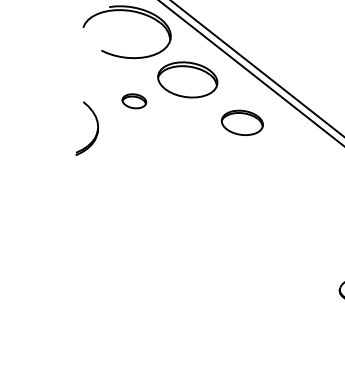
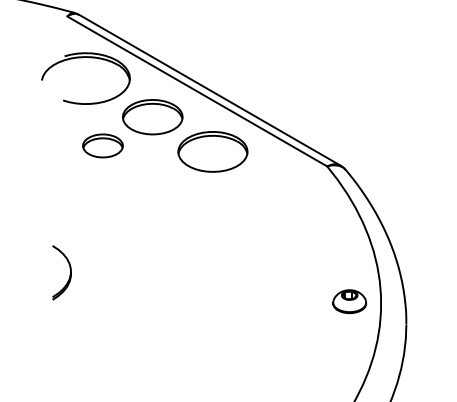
part: (133, 100) -> (102, 145), size x1.67
part: (242, 122) -> (212, 151), size x1.67
part: (96, 132) -> (69, 274), moved

